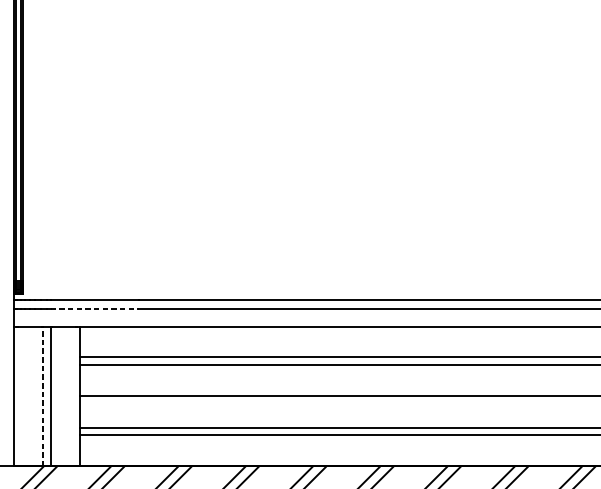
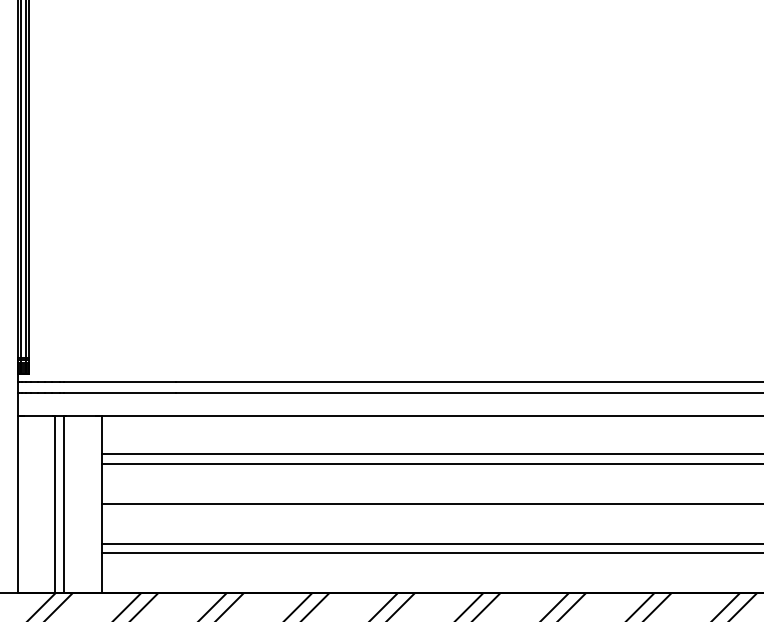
line: (94, 308) -> (120, 392), dashed -> solid
line: (43, 396) -> (55, 504), dashed -> solid

